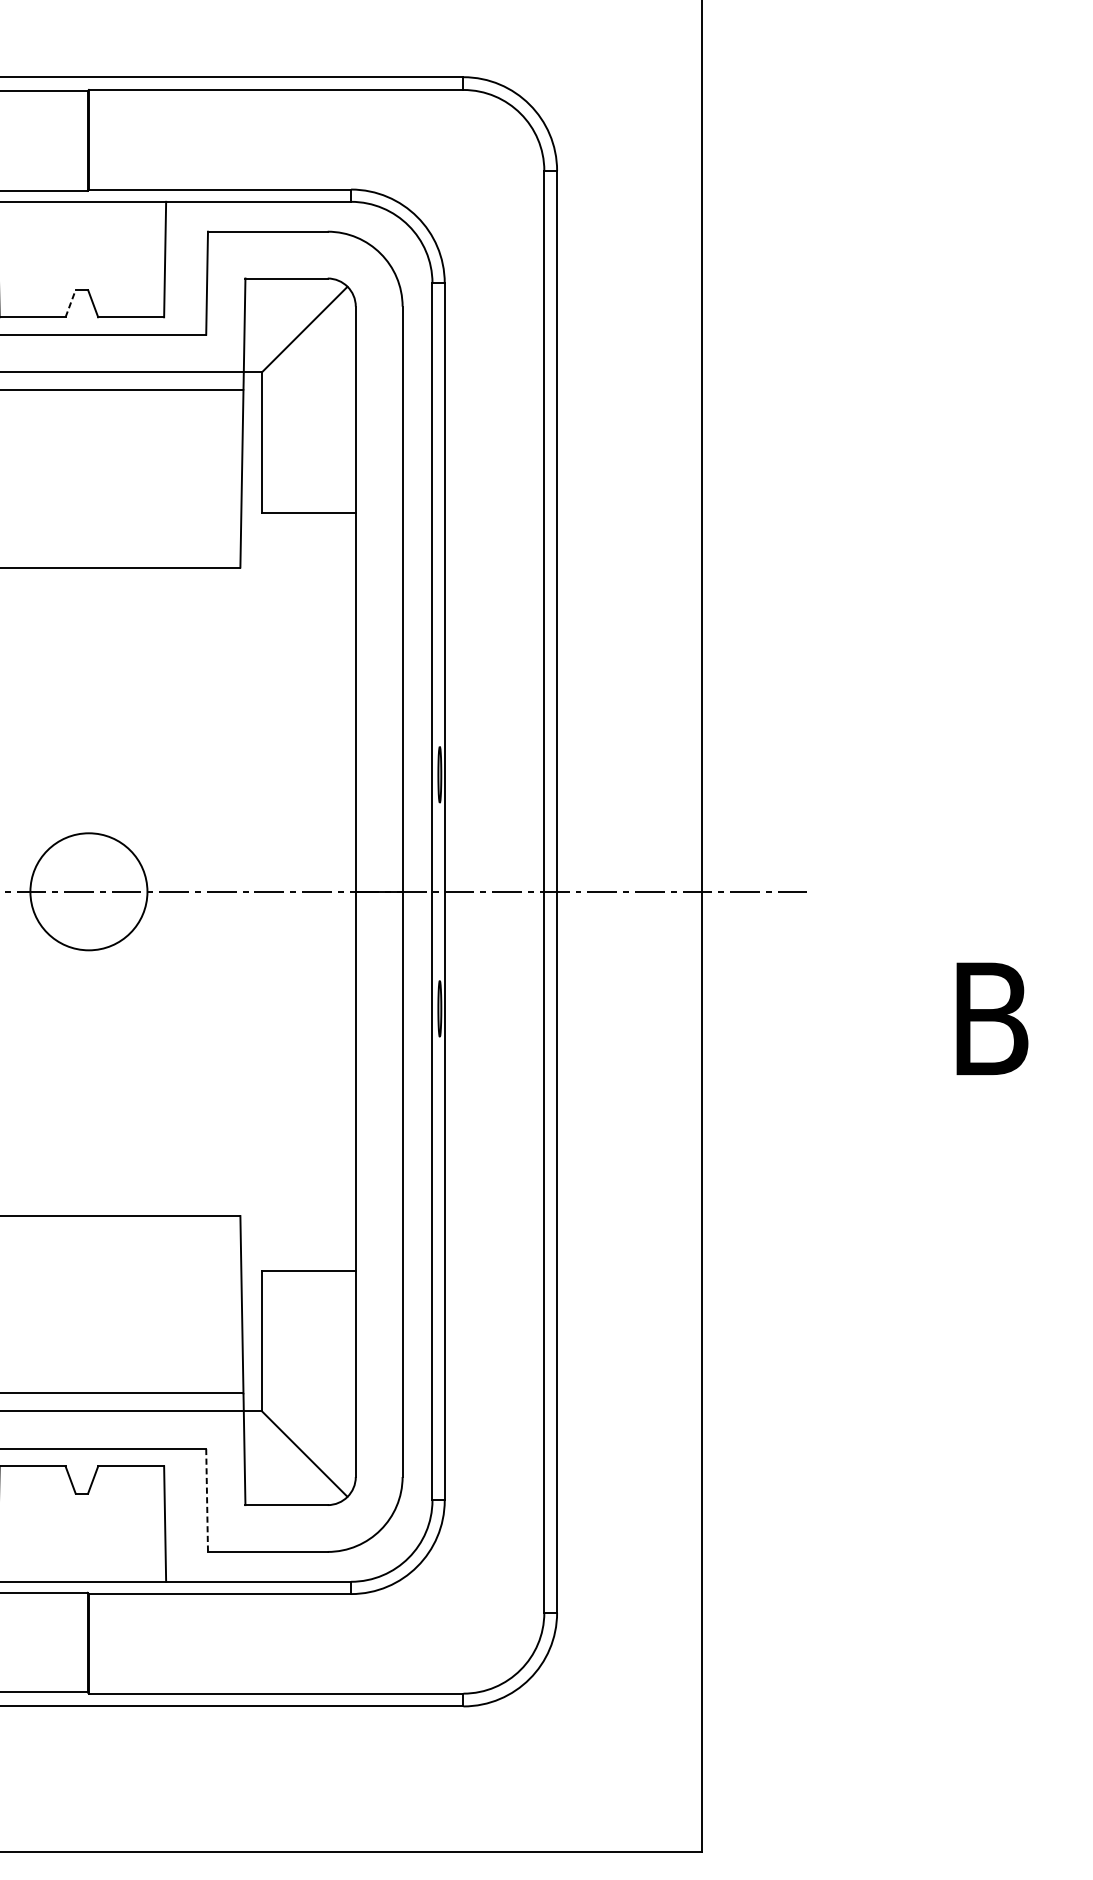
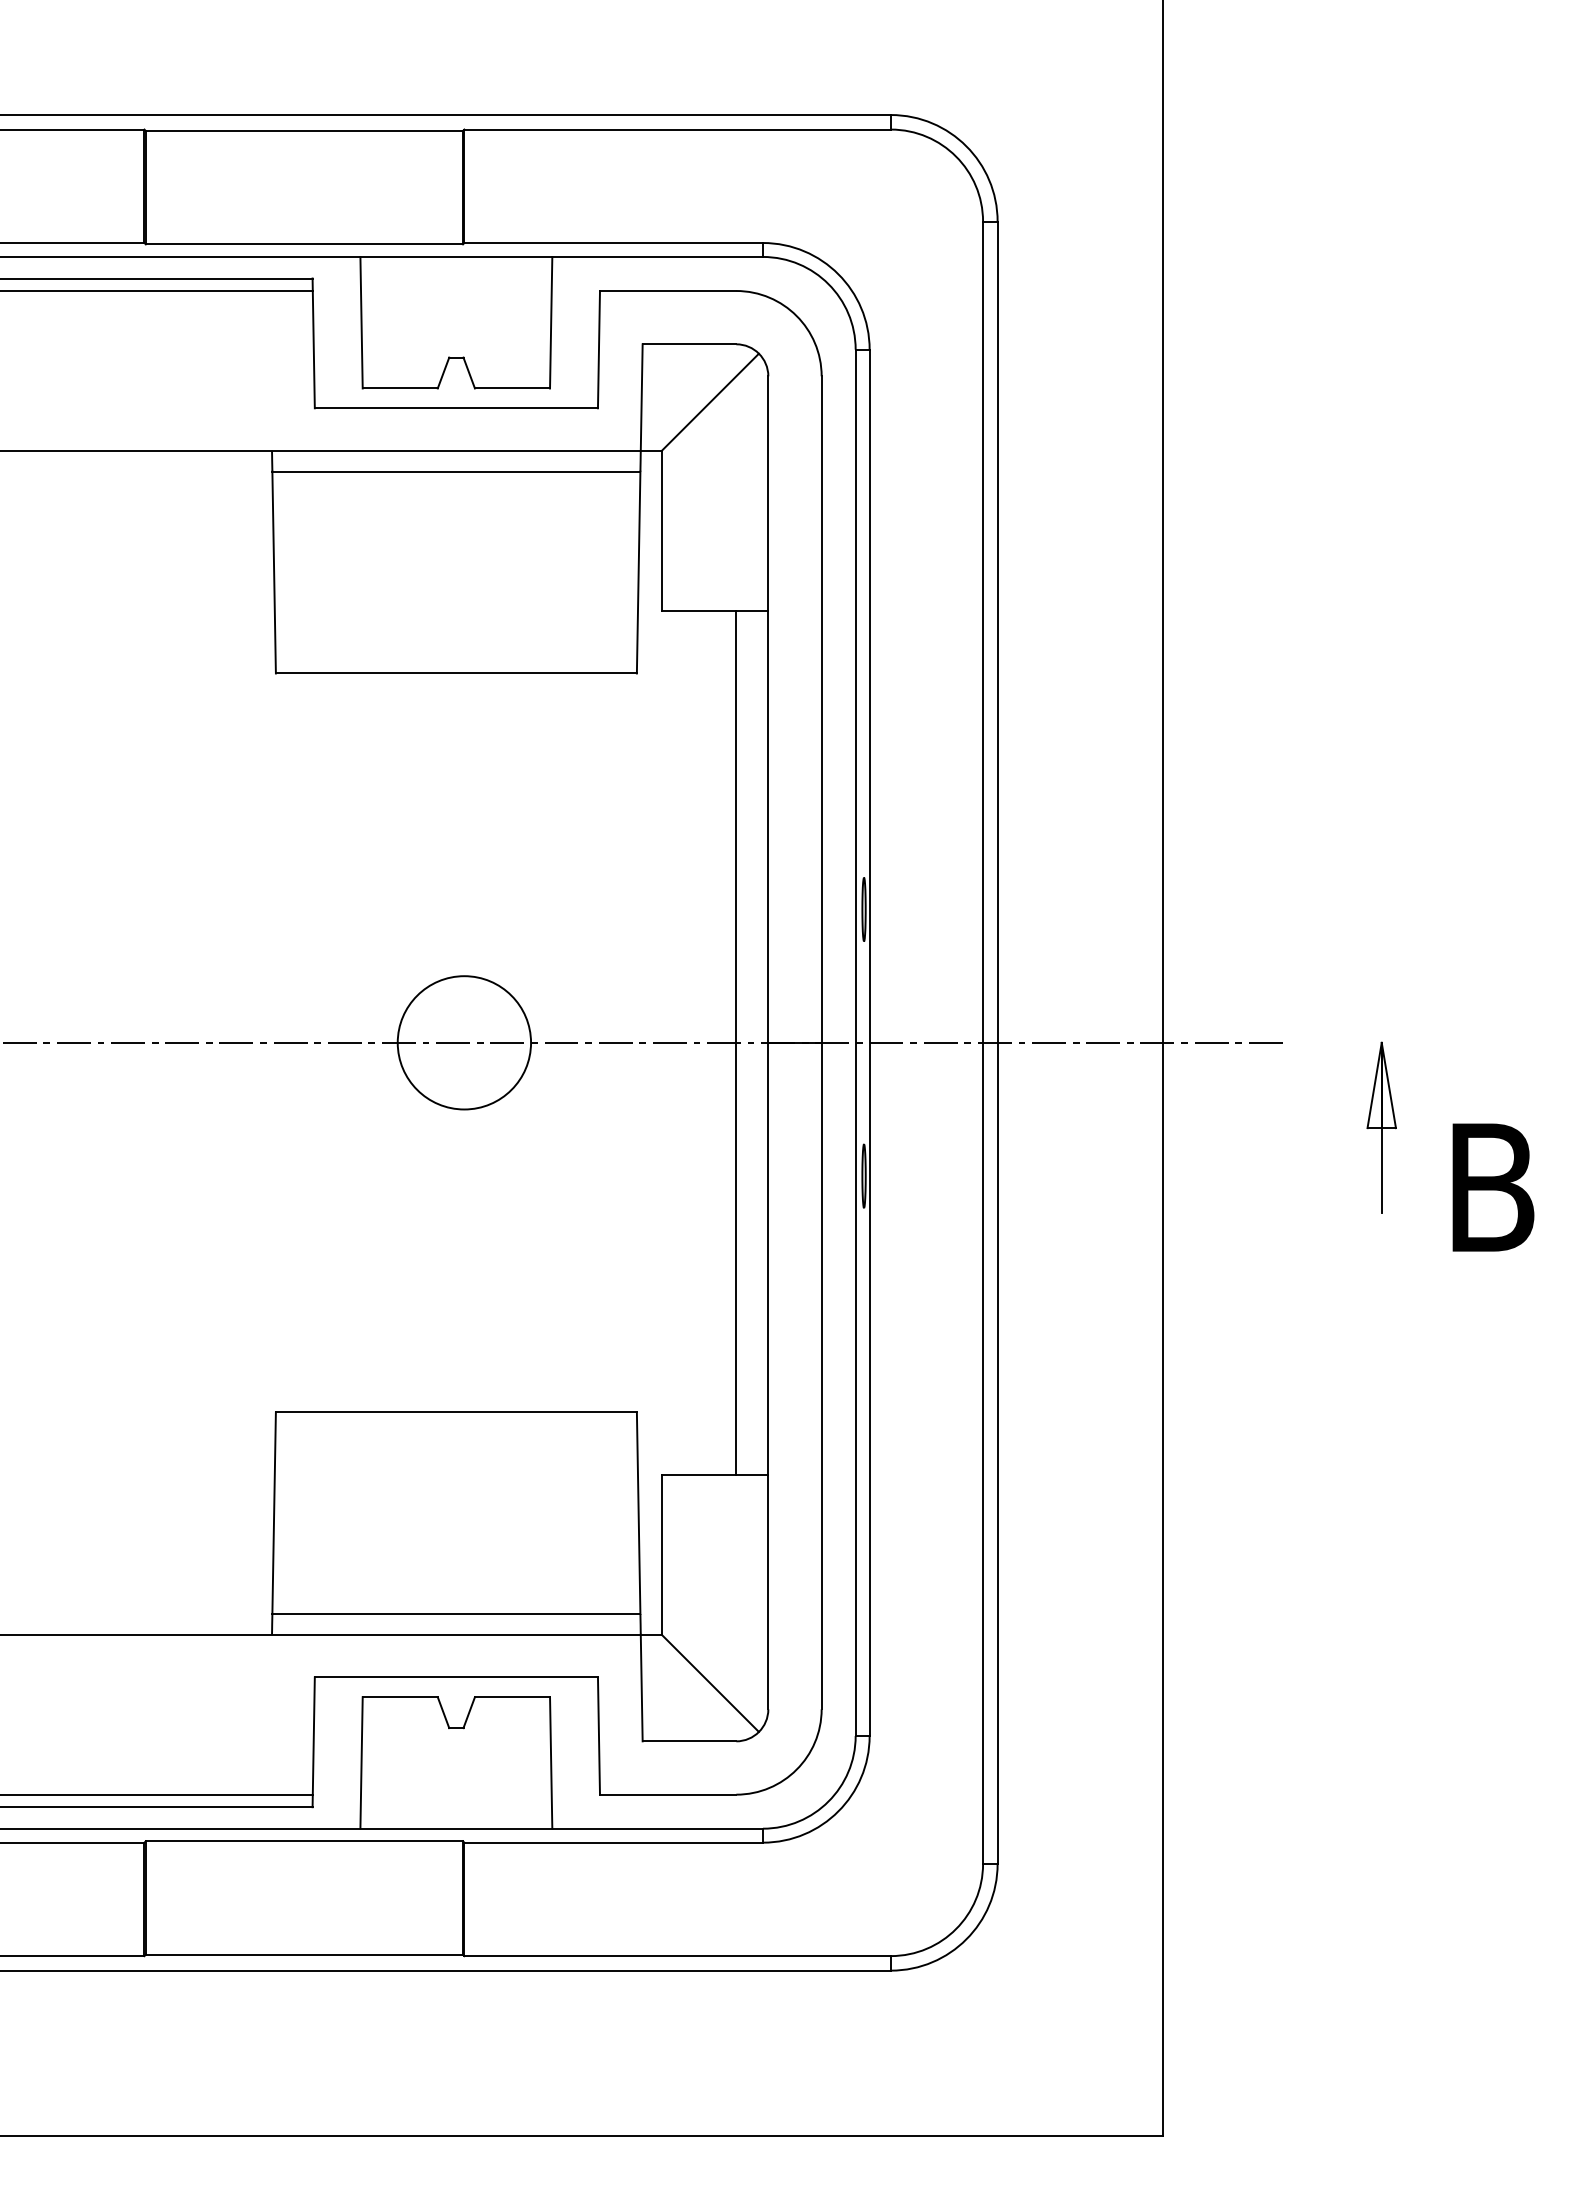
line: (70, 303) -> (443, 372), dashed -> solid
line: (327, 891) -> (736, 1042), added
part: (894, 966) -> (1381, 1127), added
line: (206, 1500) -> (598, 1736), dashed -> solid

